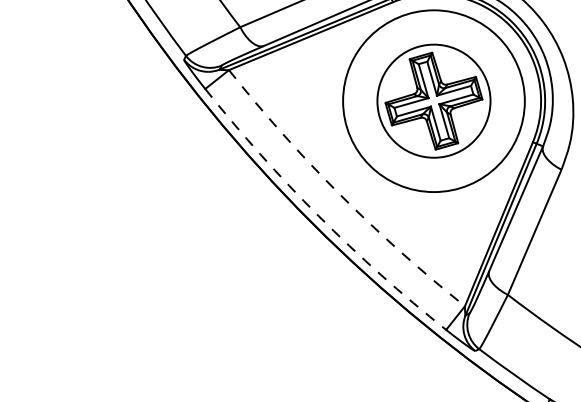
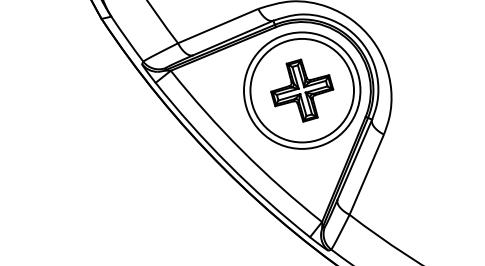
circle: (432, 100) -> (301, 90), size x1.43
arc: (340, 194) -> (242, 150), dashed -> solid
arc: (318, 216) -> (228, 164), dashed -> solid

